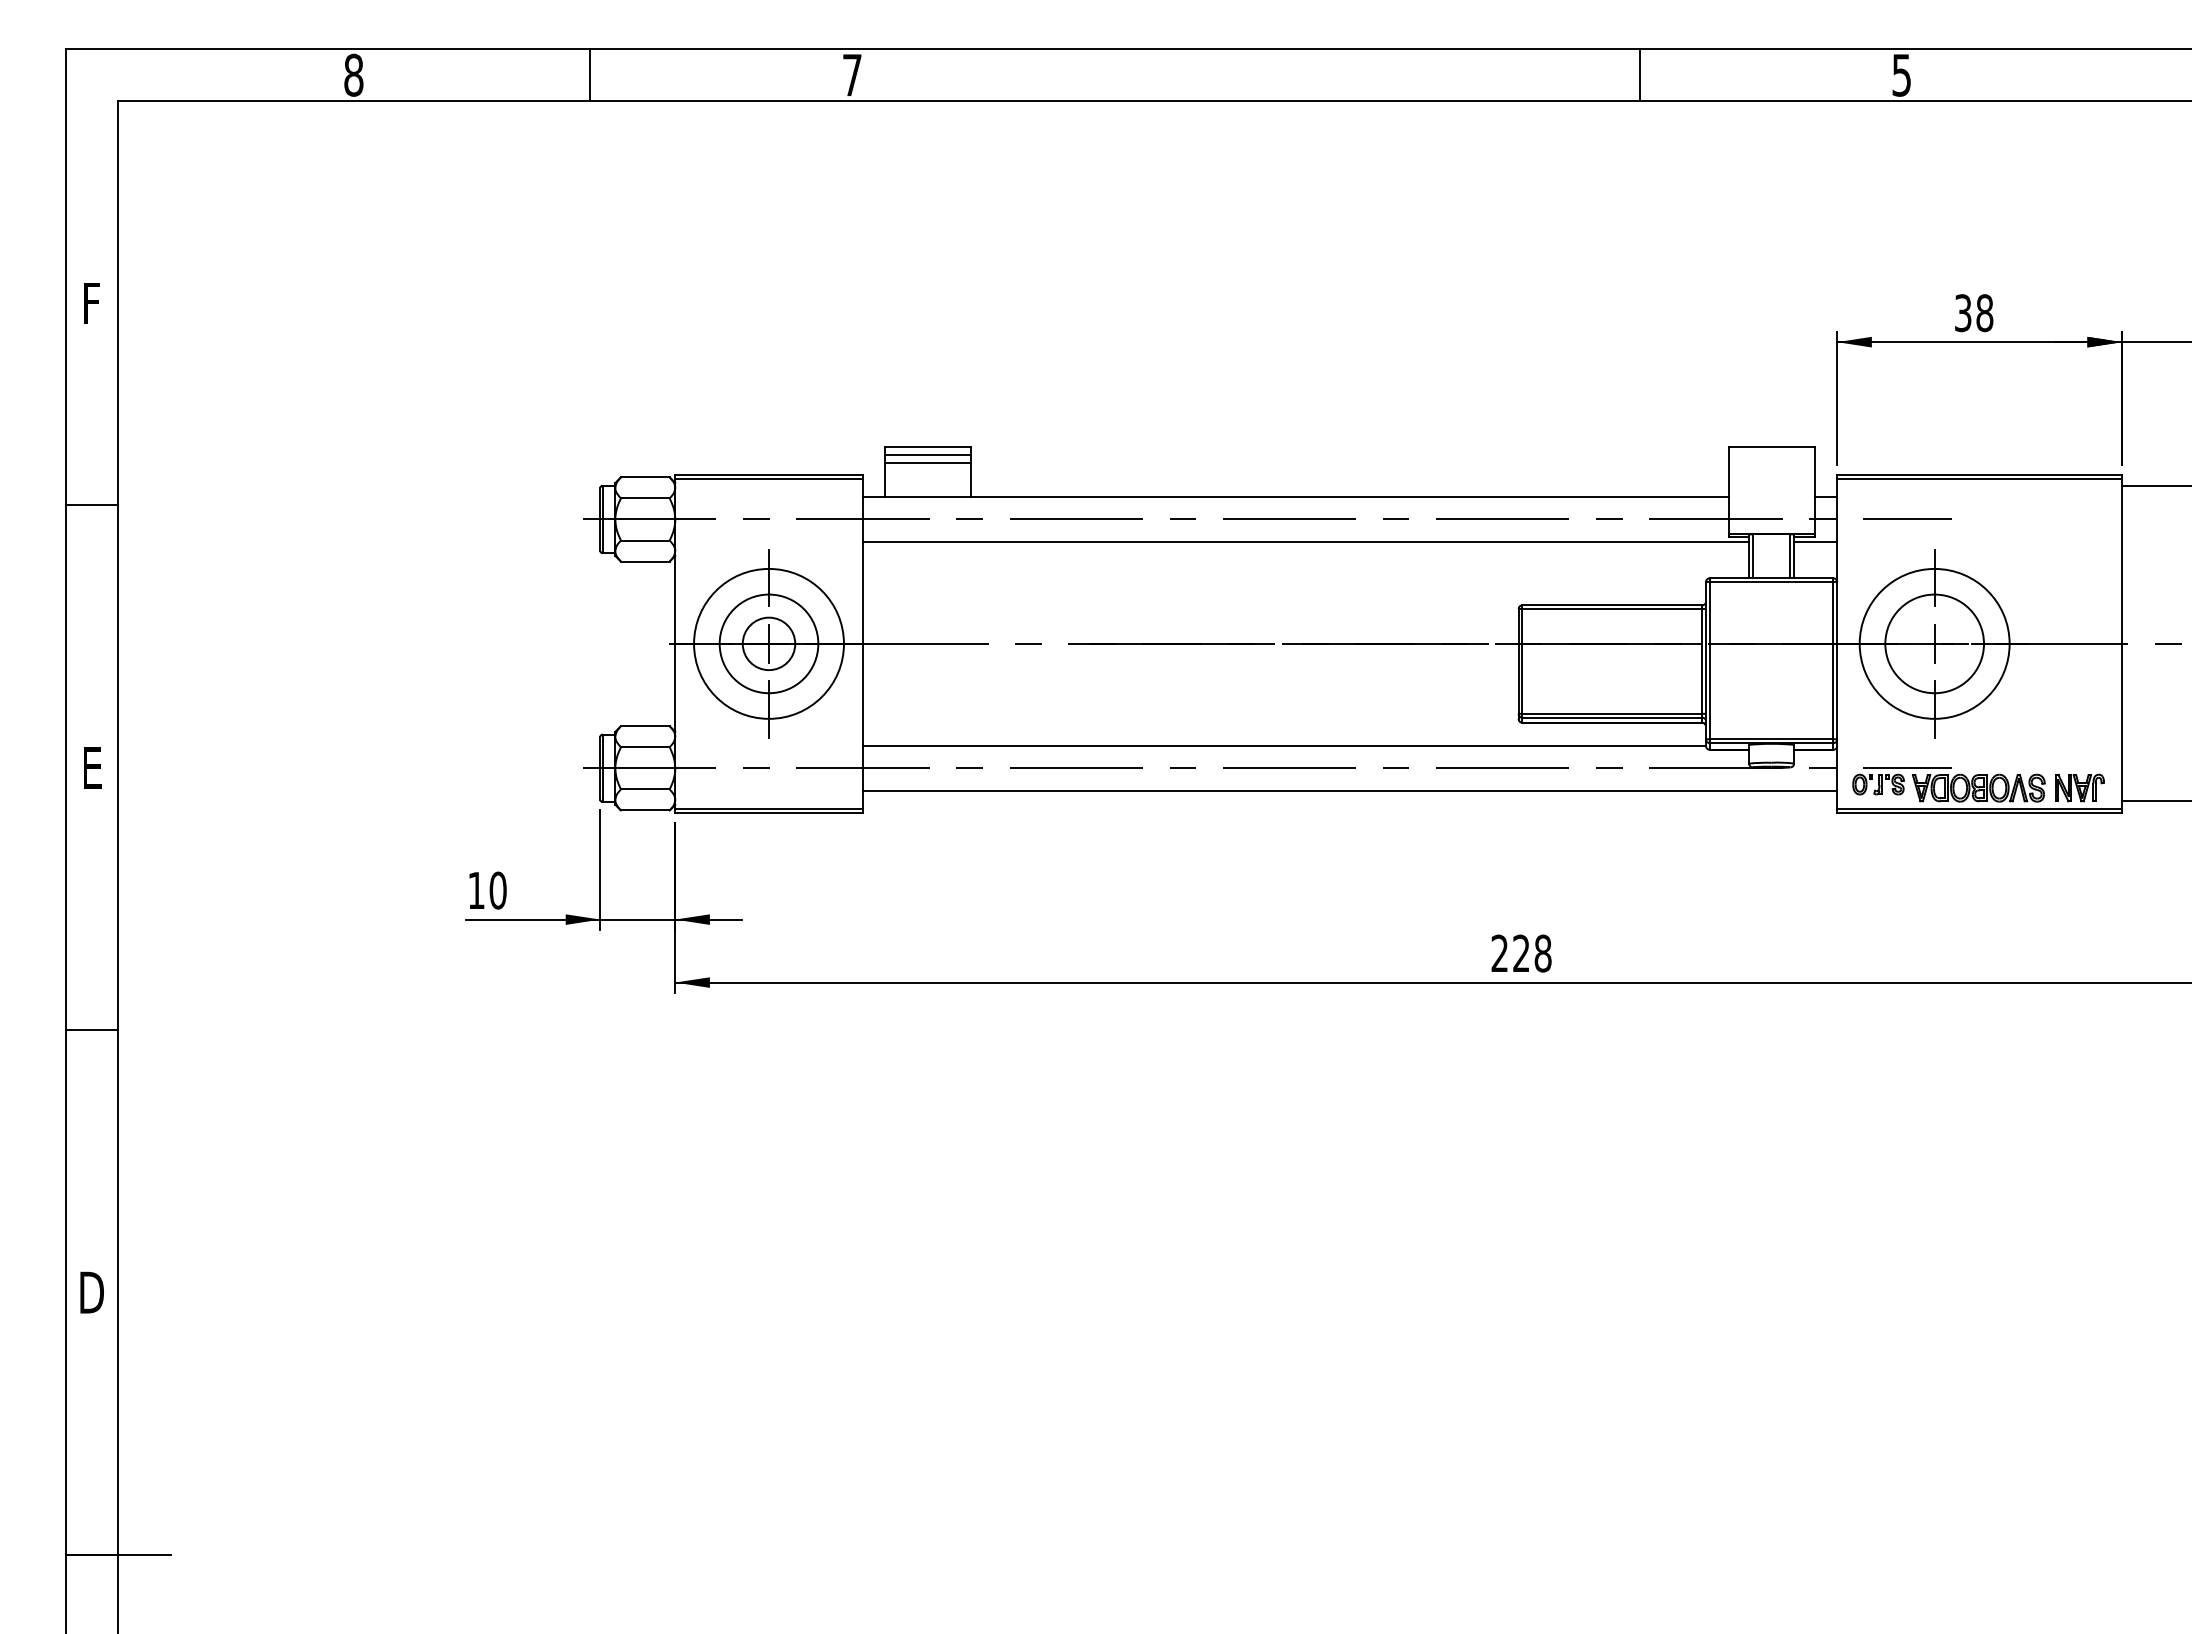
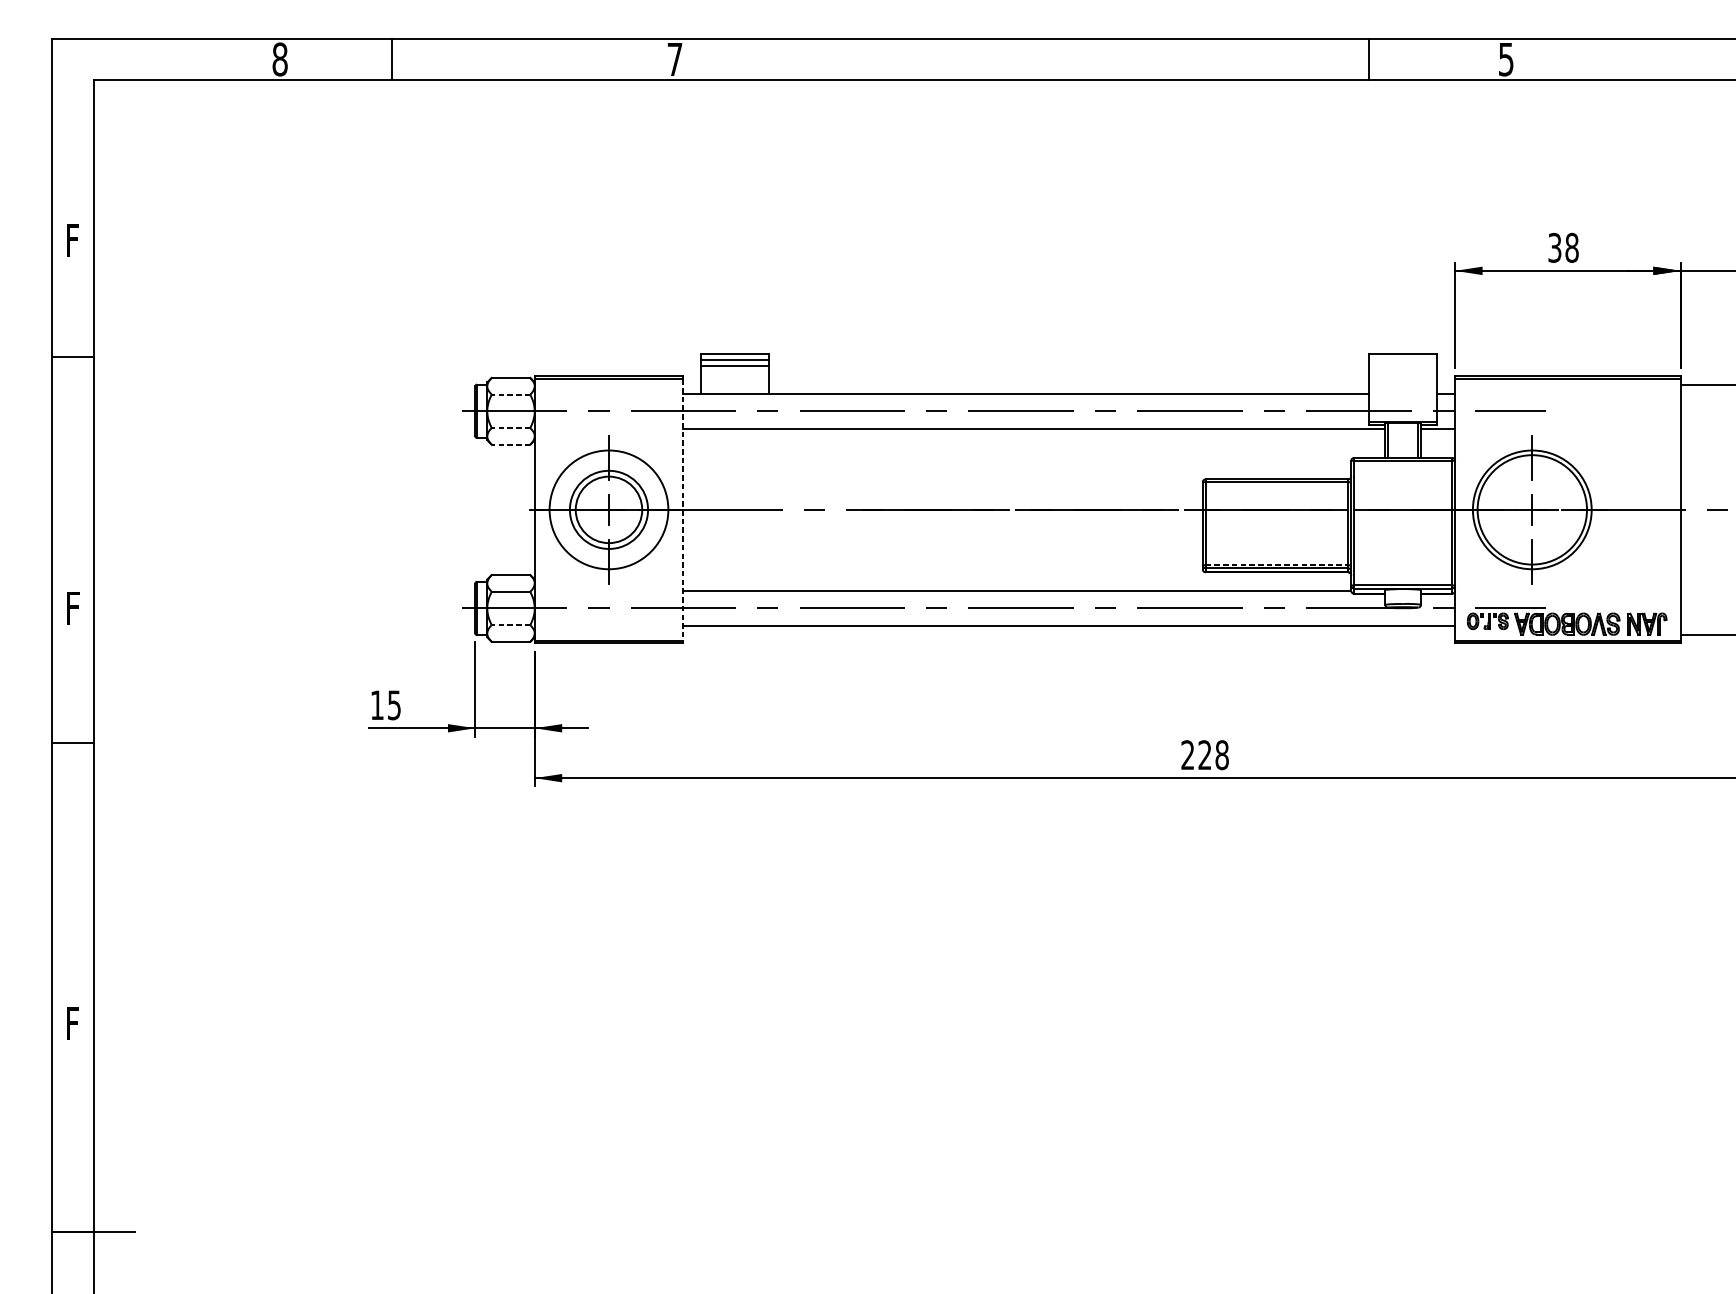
line: (590, 74) -> (392, 58), moved
line: (1639, 74) -> (1369, 58), moved
line: (644, 498) -> (510, 394), solid -> dashed
line: (91, 505) -> (72, 356), moved
line: (644, 540) -> (510, 427), solid -> dashed
line: (644, 561) -> (510, 444), solid -> dashed
circle: (768, 643) -> (608, 509), size x1.6
line: (862, 643) -> (683, 509), solid -> dashed
circle: (1934, 643) -> (1532, 509), size x1.4
line: (1612, 713) -> (1277, 565), solid -> dashed
text: (92, 767) -> (73, 607), E -> F
line: (644, 789) -> (510, 625), solid -> dashed
text: (497, 890) -> (393, 705), 10 -> 15
line: (91, 1030) -> (72, 743), moved
text: (91, 1292) -> (72, 1023), D -> F

